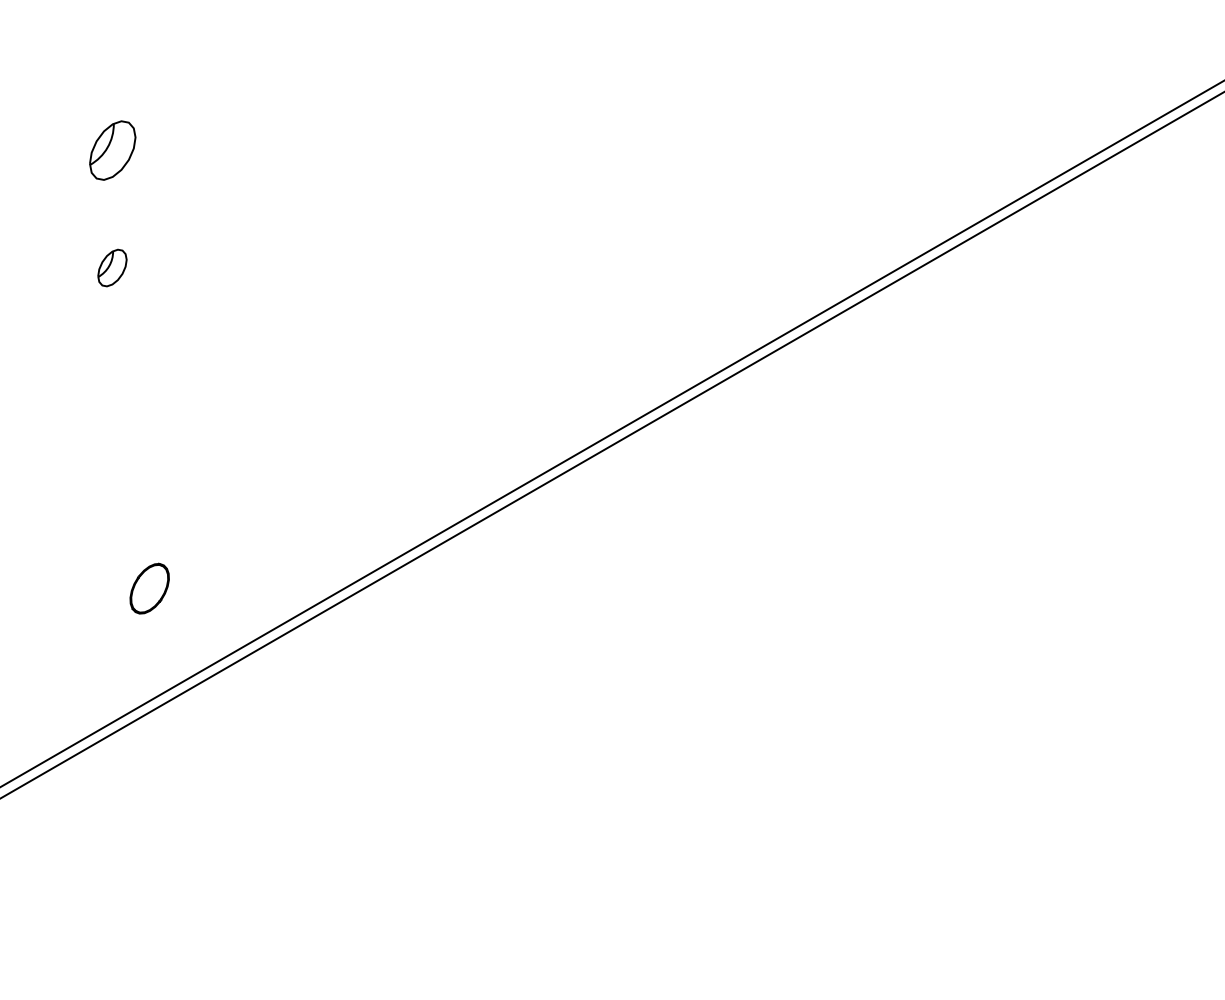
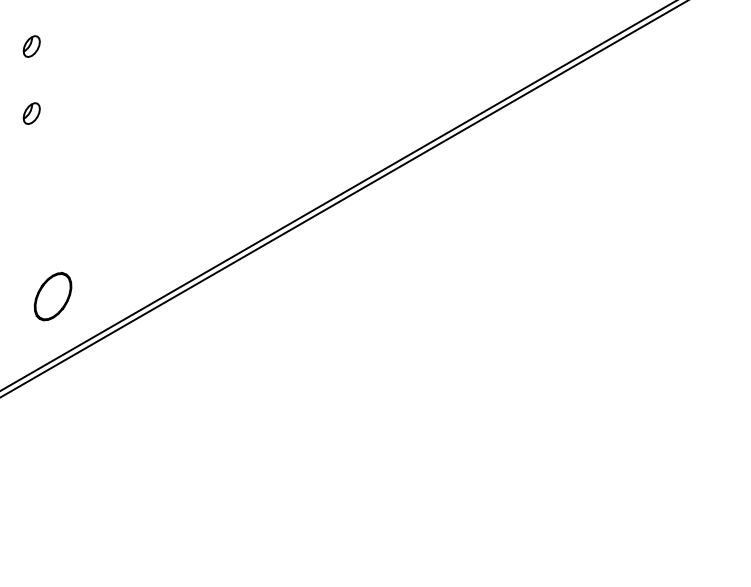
part: (111, 150) -> (31, 46), size x0.62
part: (148, 588) -> (52, 296), size x1.67

